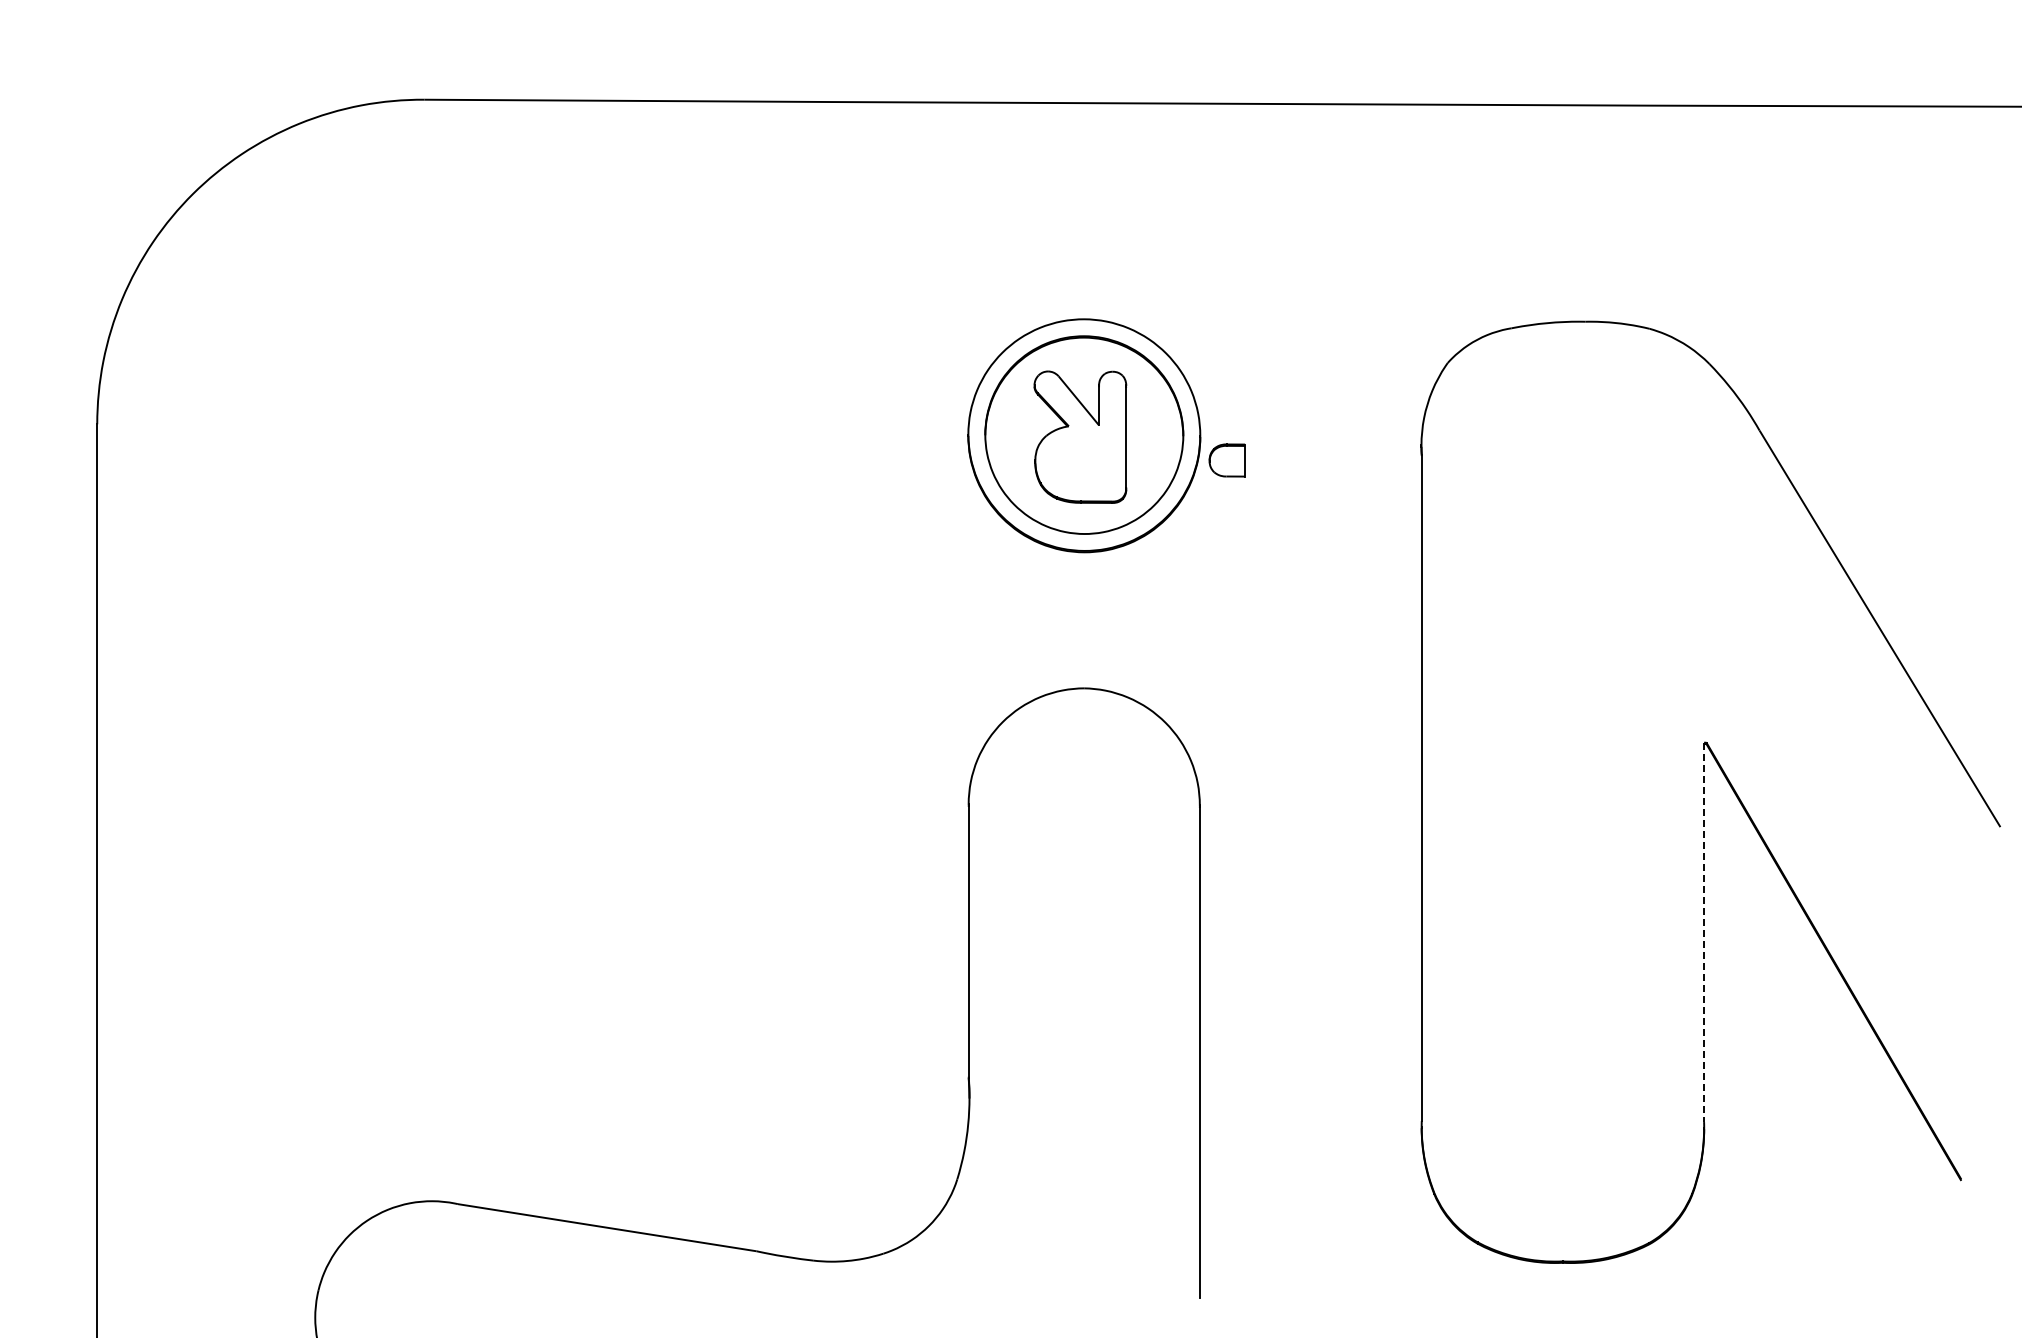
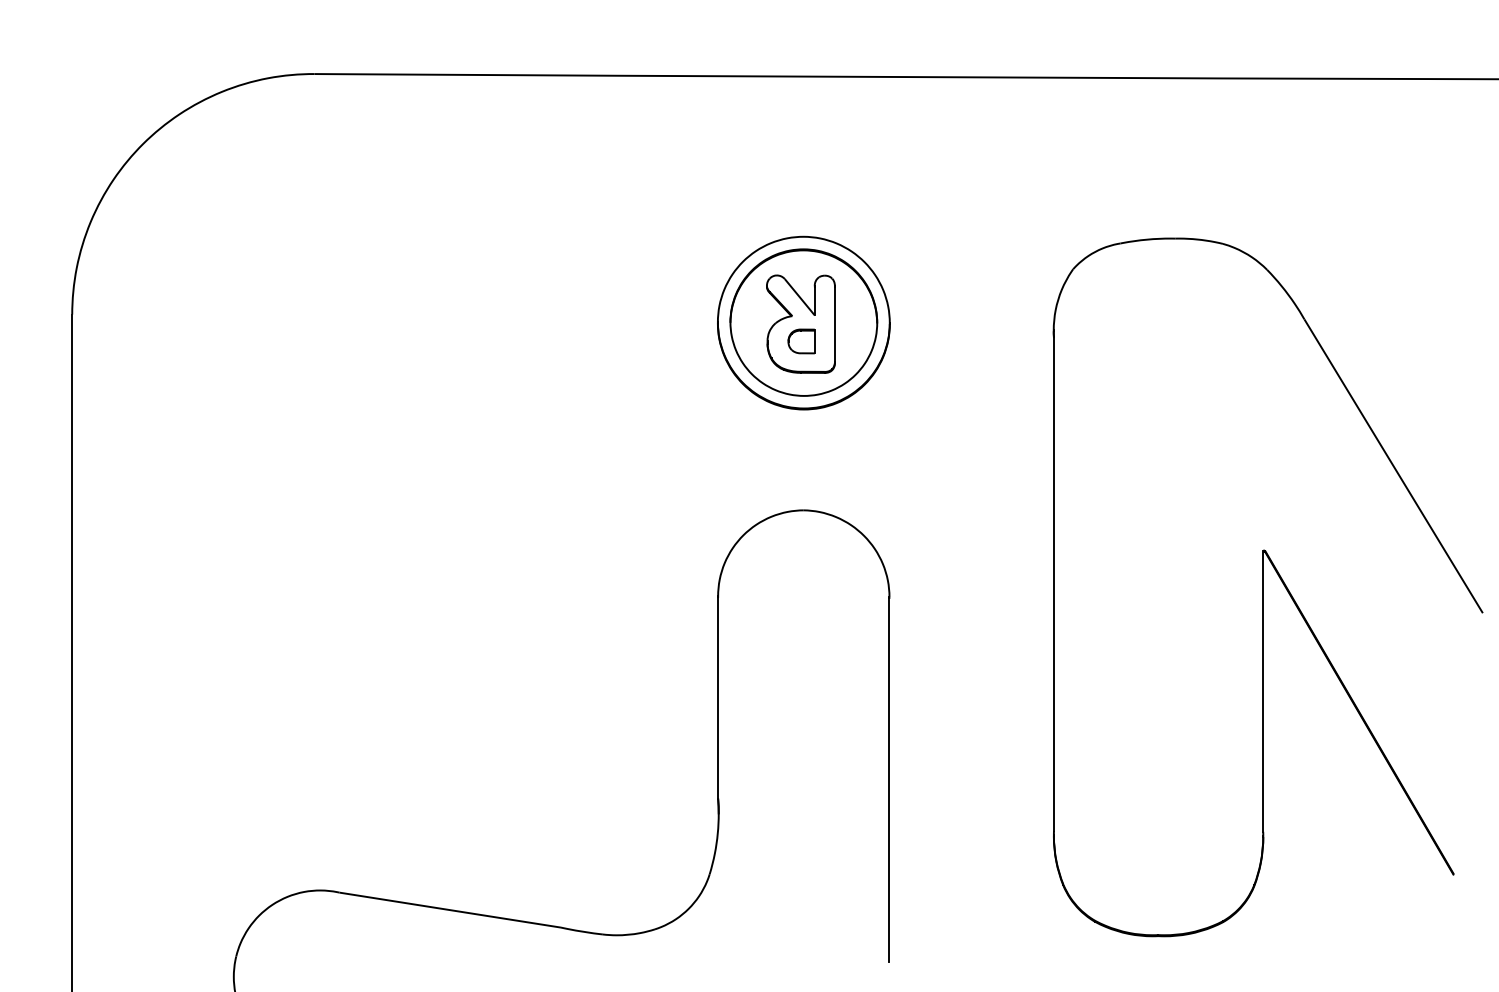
part: (1226, 460) -> (801, 341), moved
line: (1704, 932) -> (1263, 691), dashed -> solid

